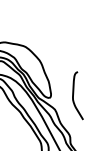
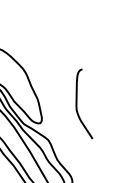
curve: (74, 93) -> (78, 100), moved

